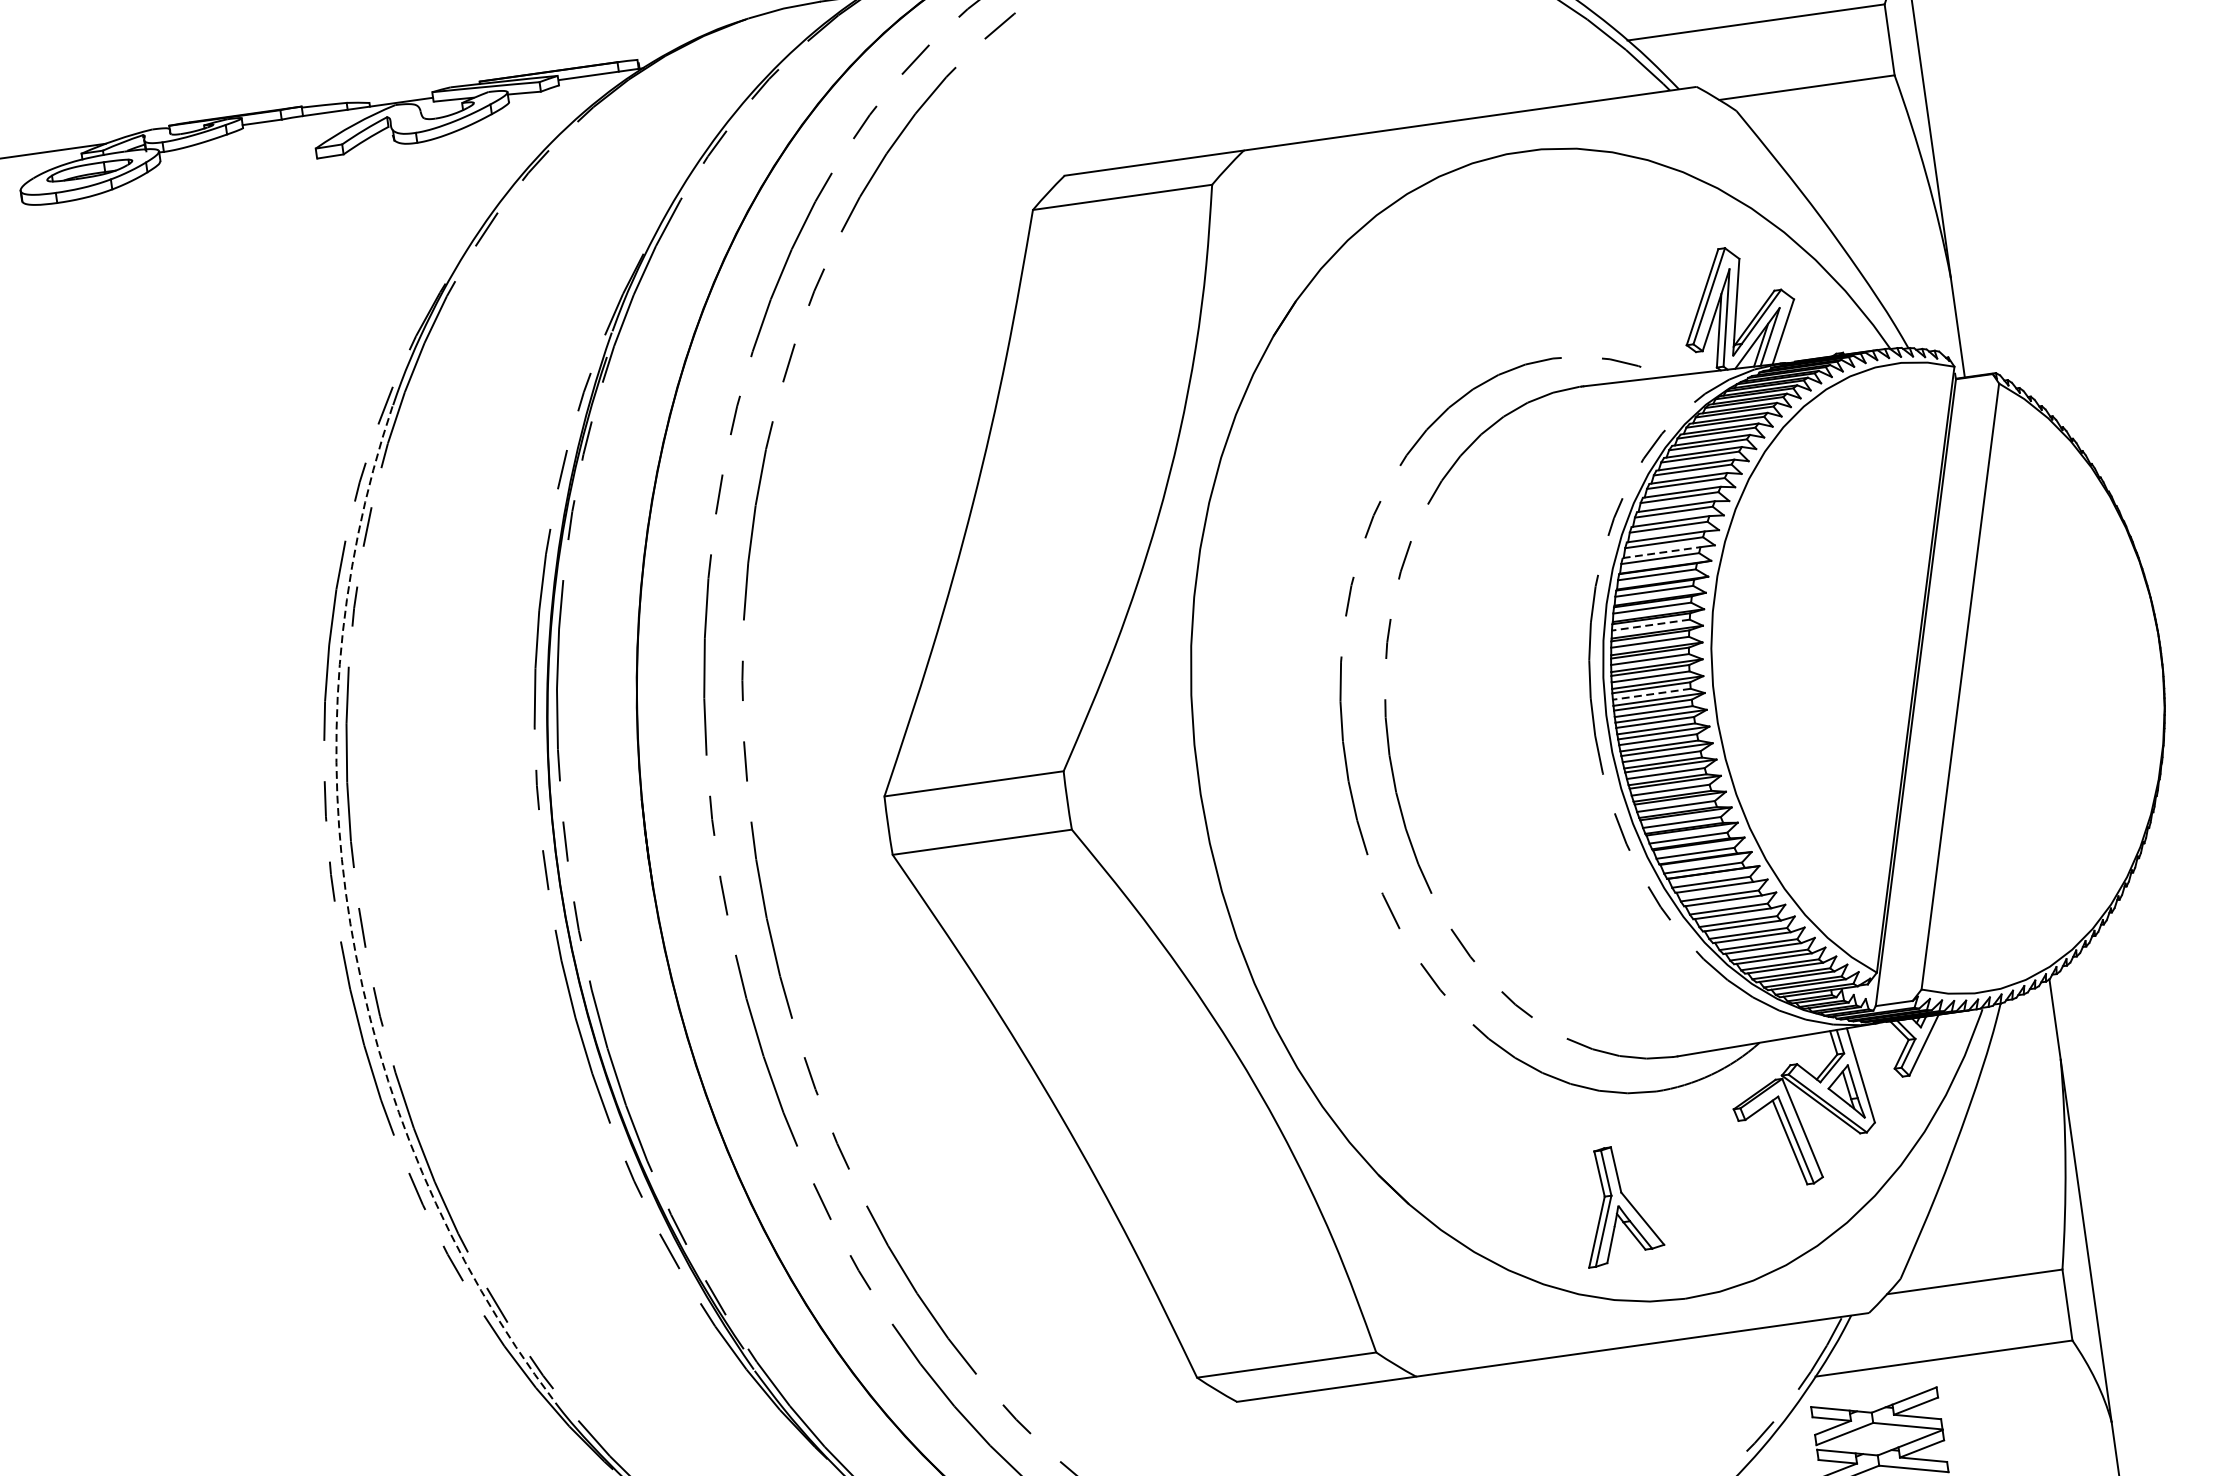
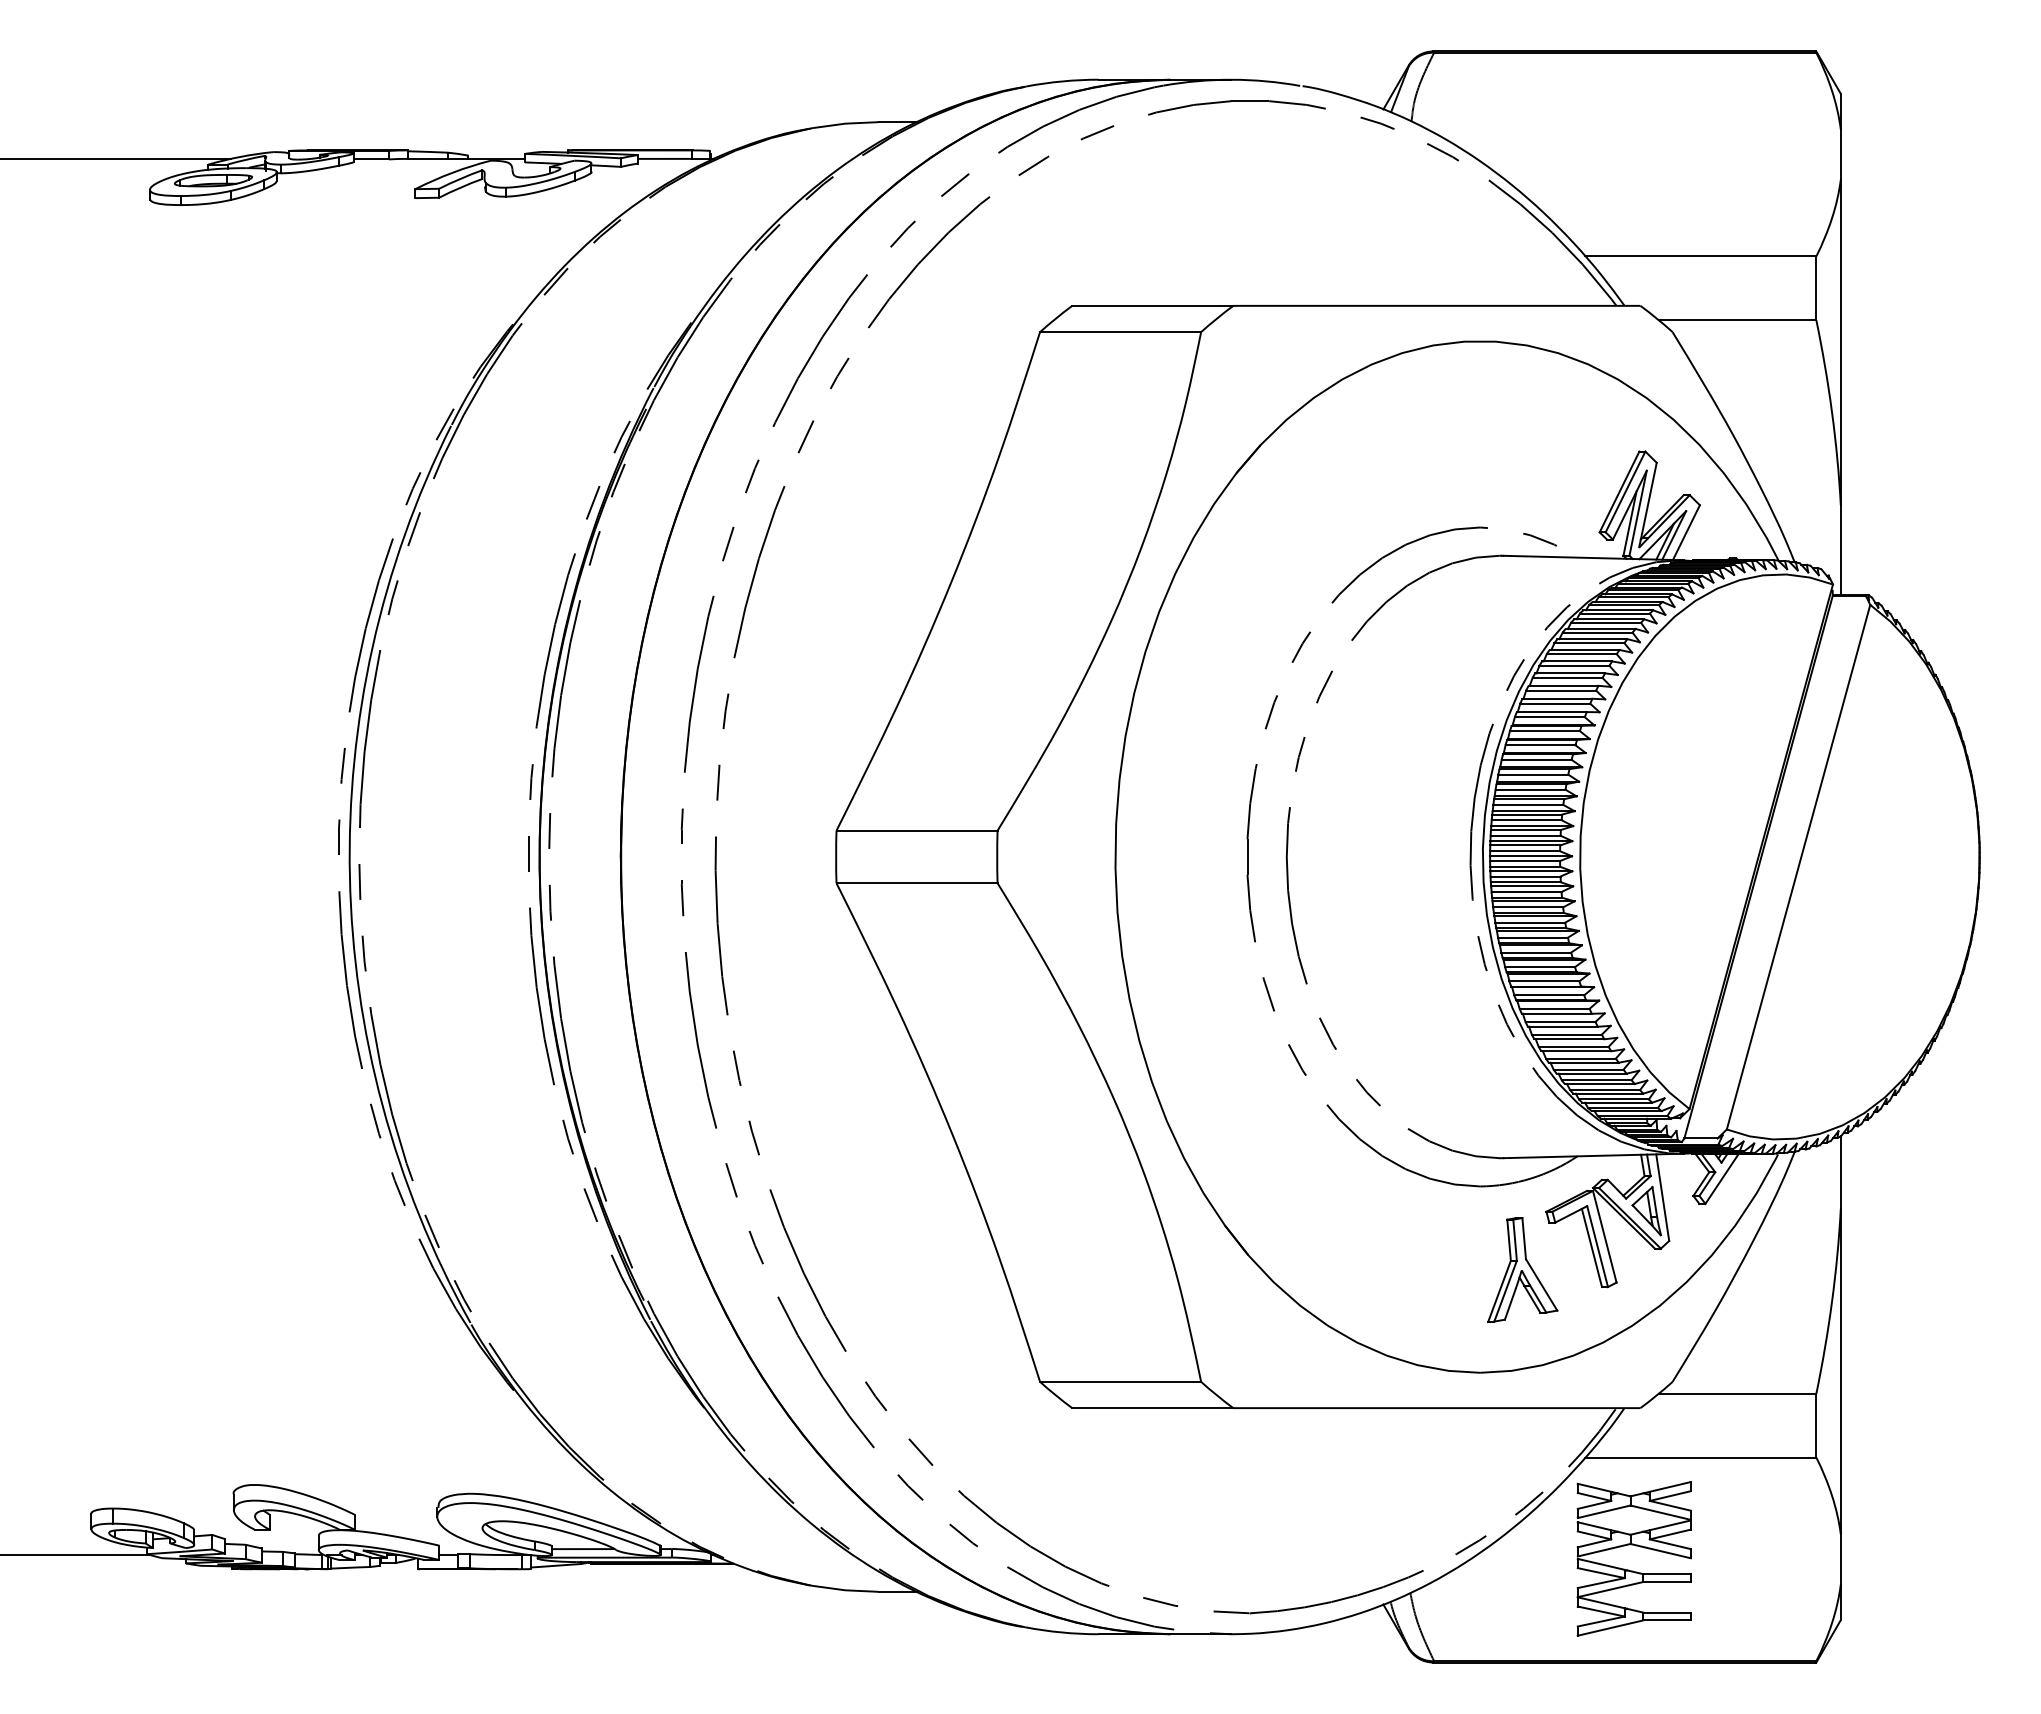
line: (1661, 553) -> (1551, 712), dashed -> solid
line: (1651, 624) -> (1533, 774), dashed -> solid
line: (1651, 694) -> (1525, 835), dashed -> solid
arc: (349, 923) -> (349, 876), dashed -> solid
part: (1619, 1204) -> (1522, 1269), moved

